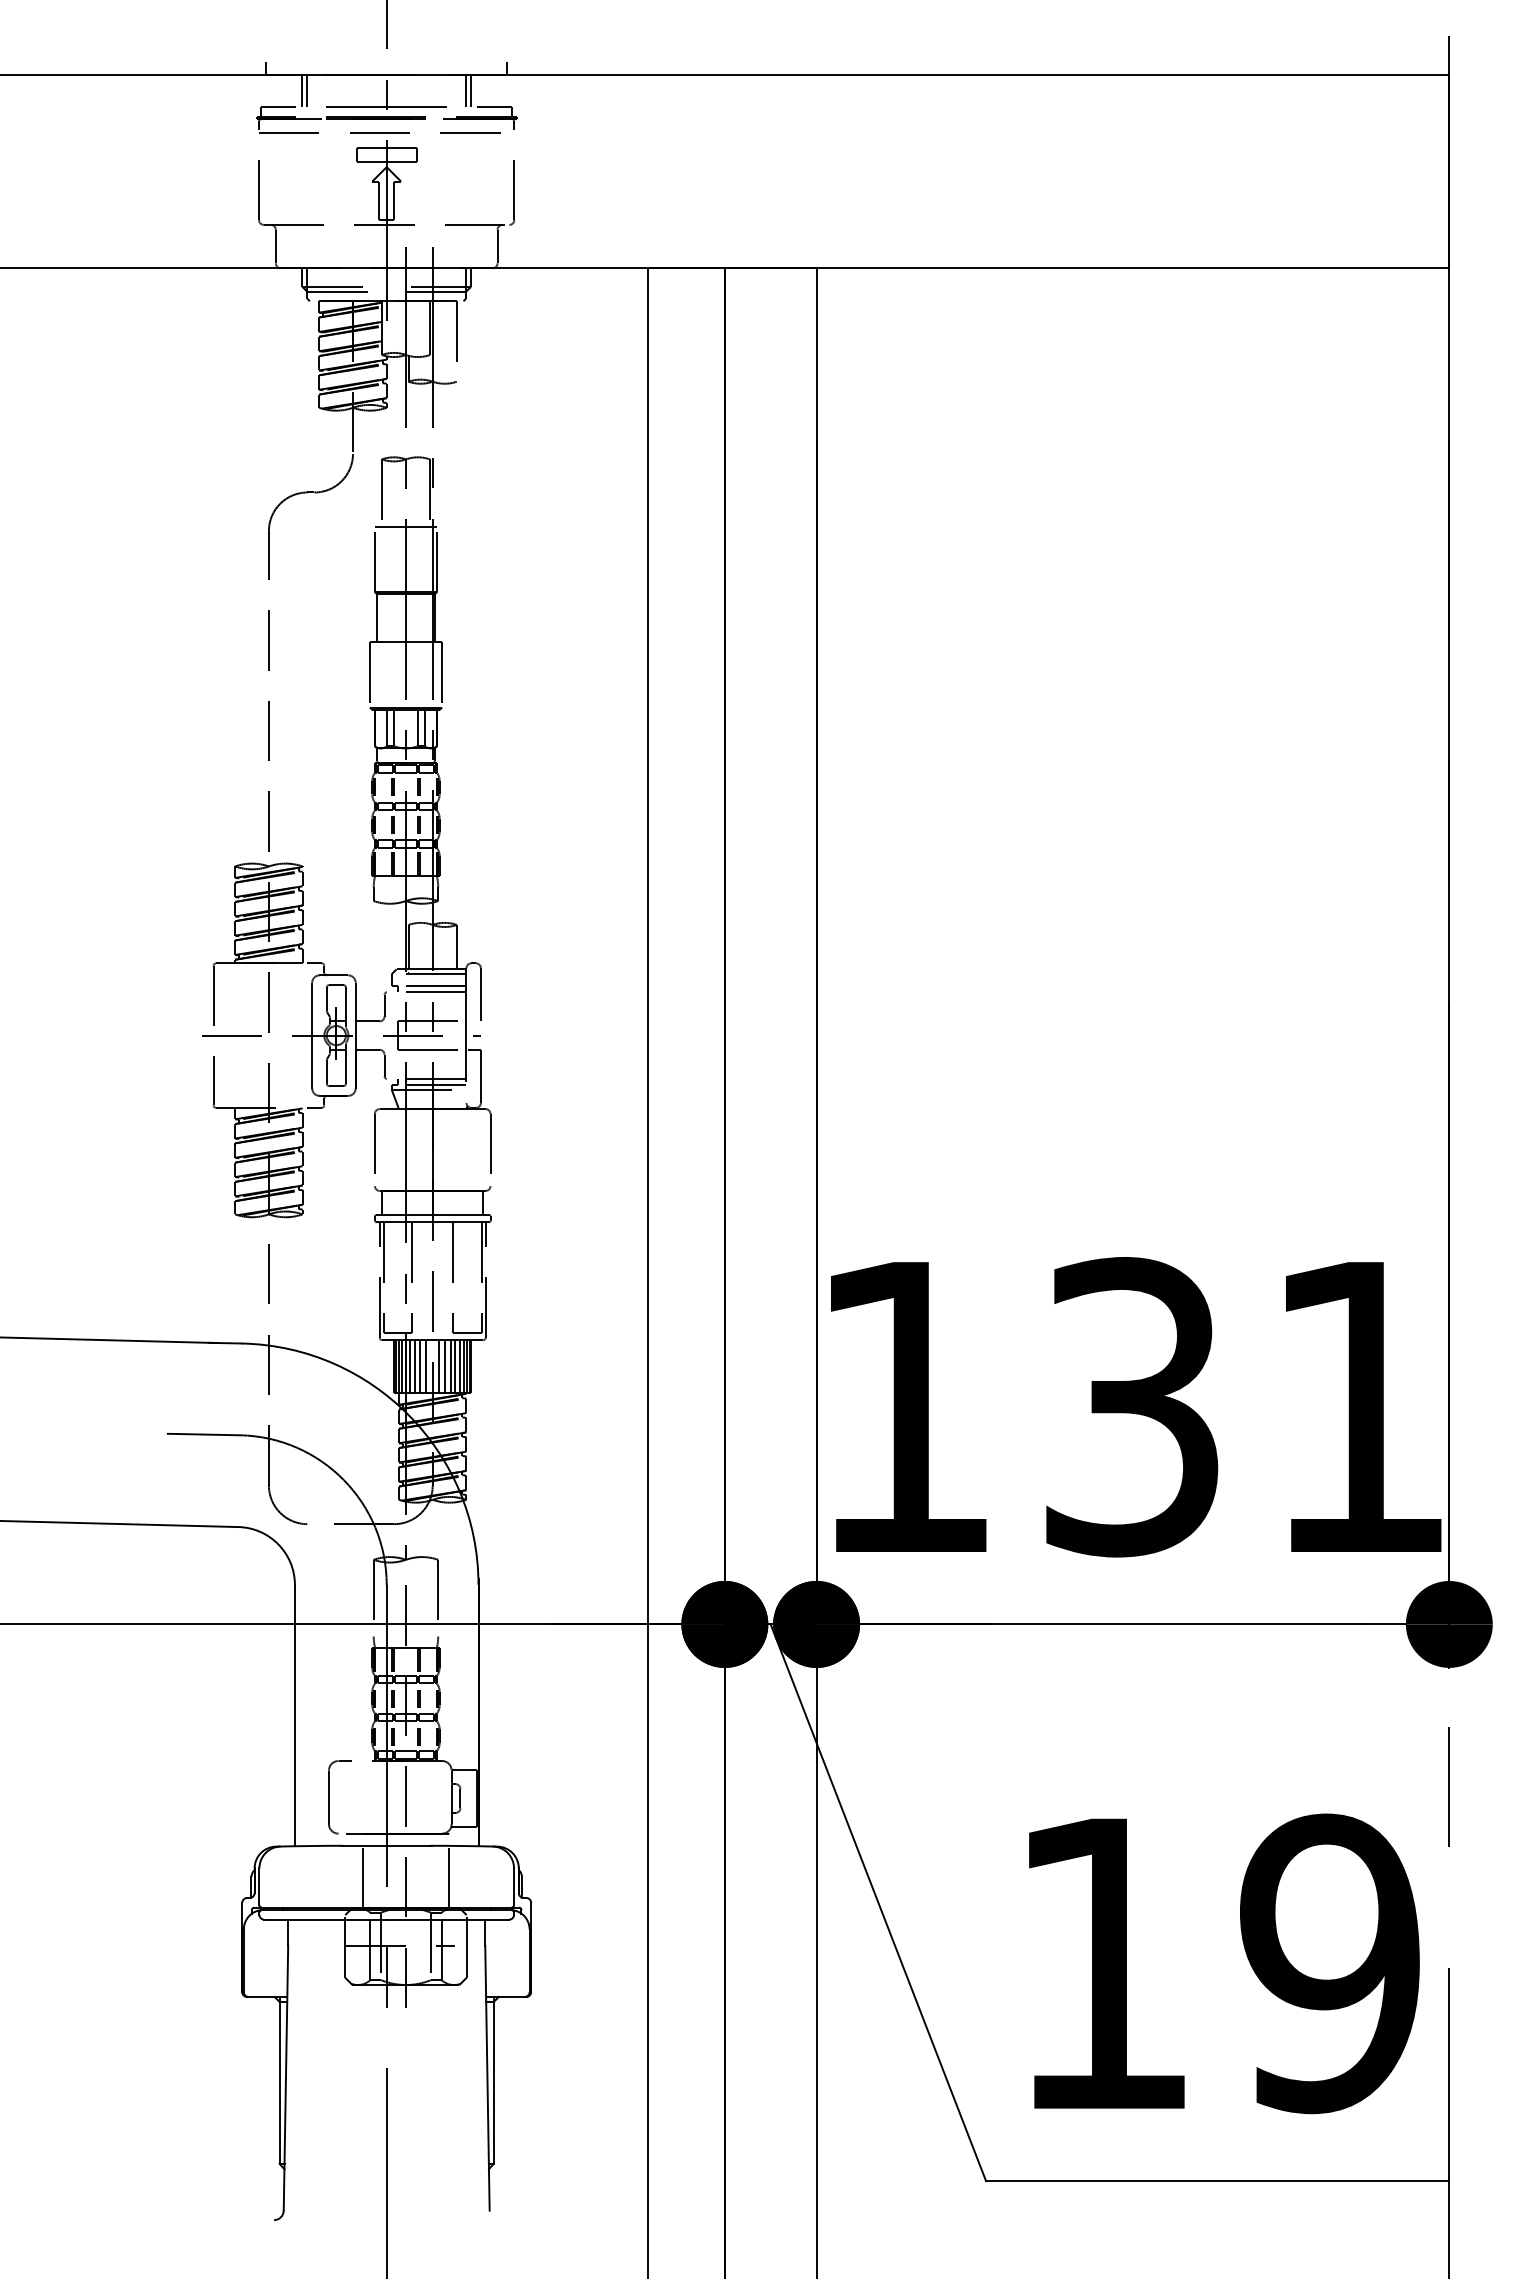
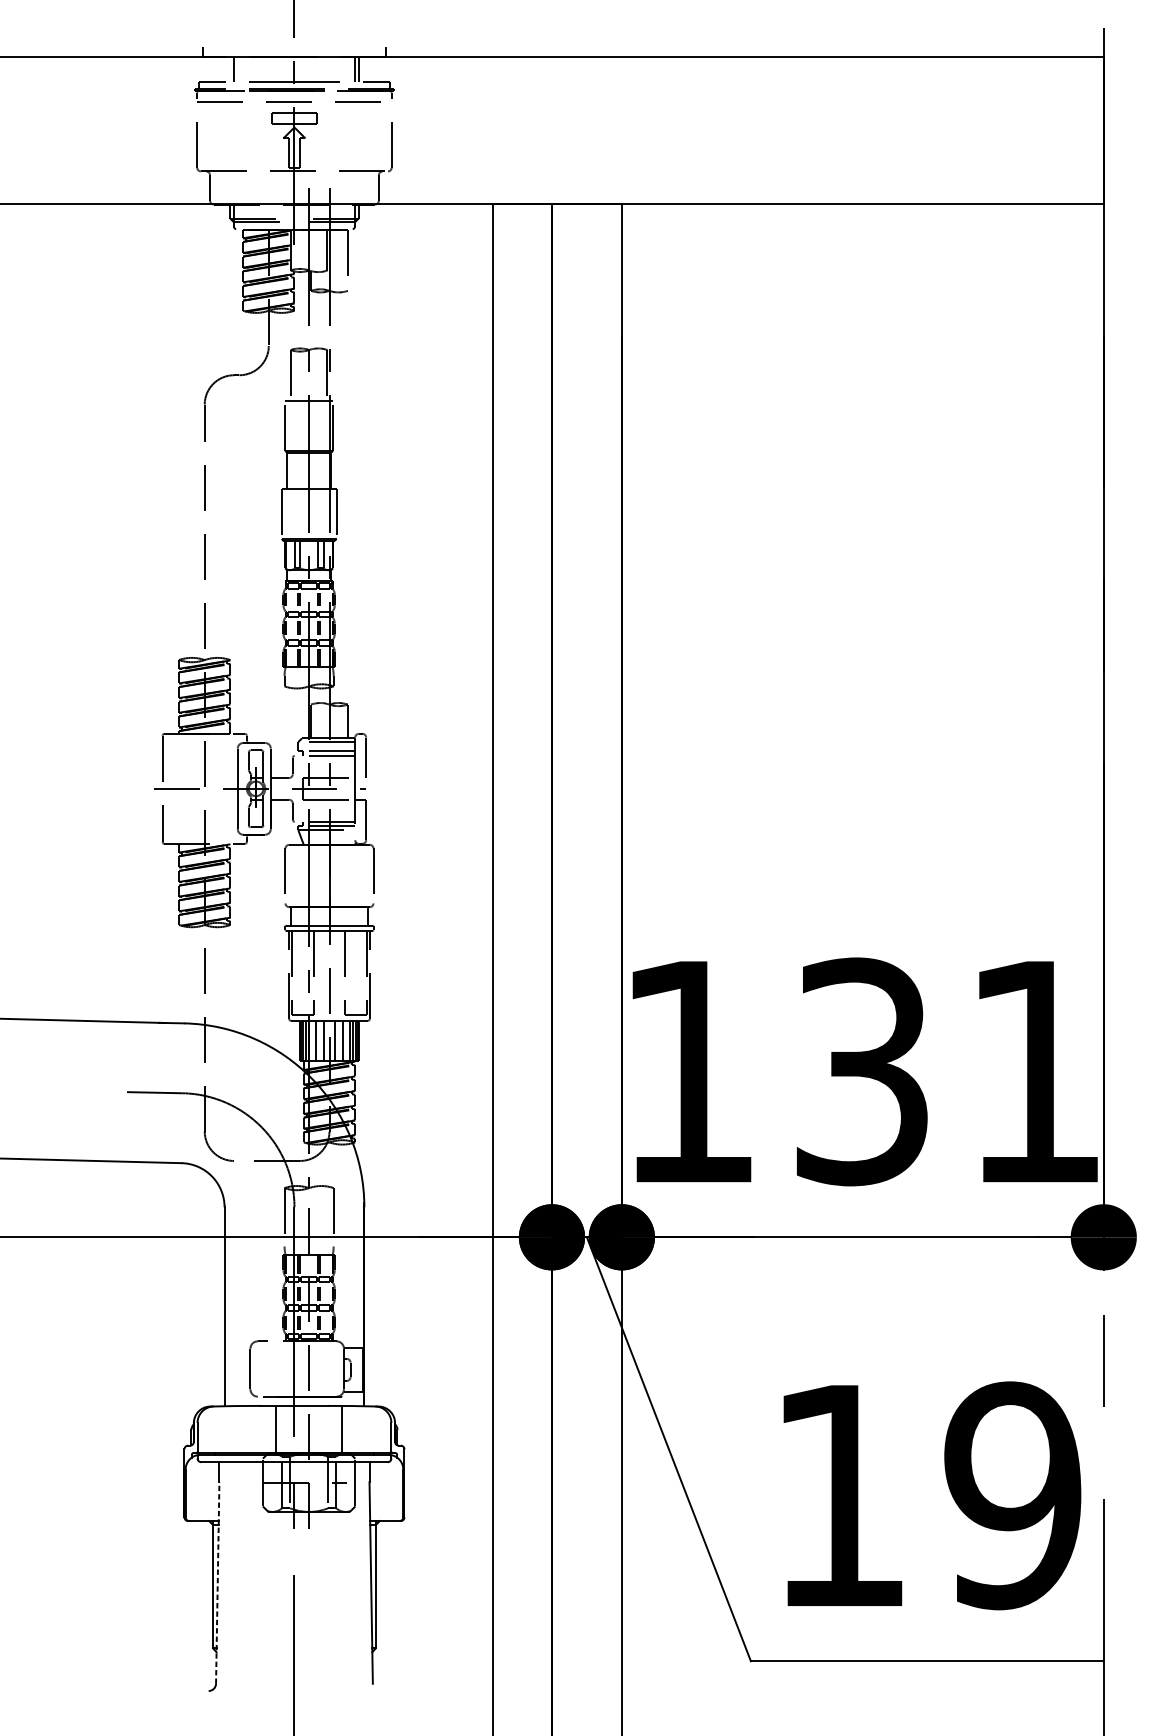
line: (302, 90) -> (230, 69), removed
line: (410, 1366) -> (312, 1040), removed
line: (420, 1366) -> (320, 1040), removed
line: (445, 1366) -> (339, 1040), removed
line: (455, 1366) -> (346, 1040), removed
line: (285, 2077) -> (217, 1582), solid -> dashed

